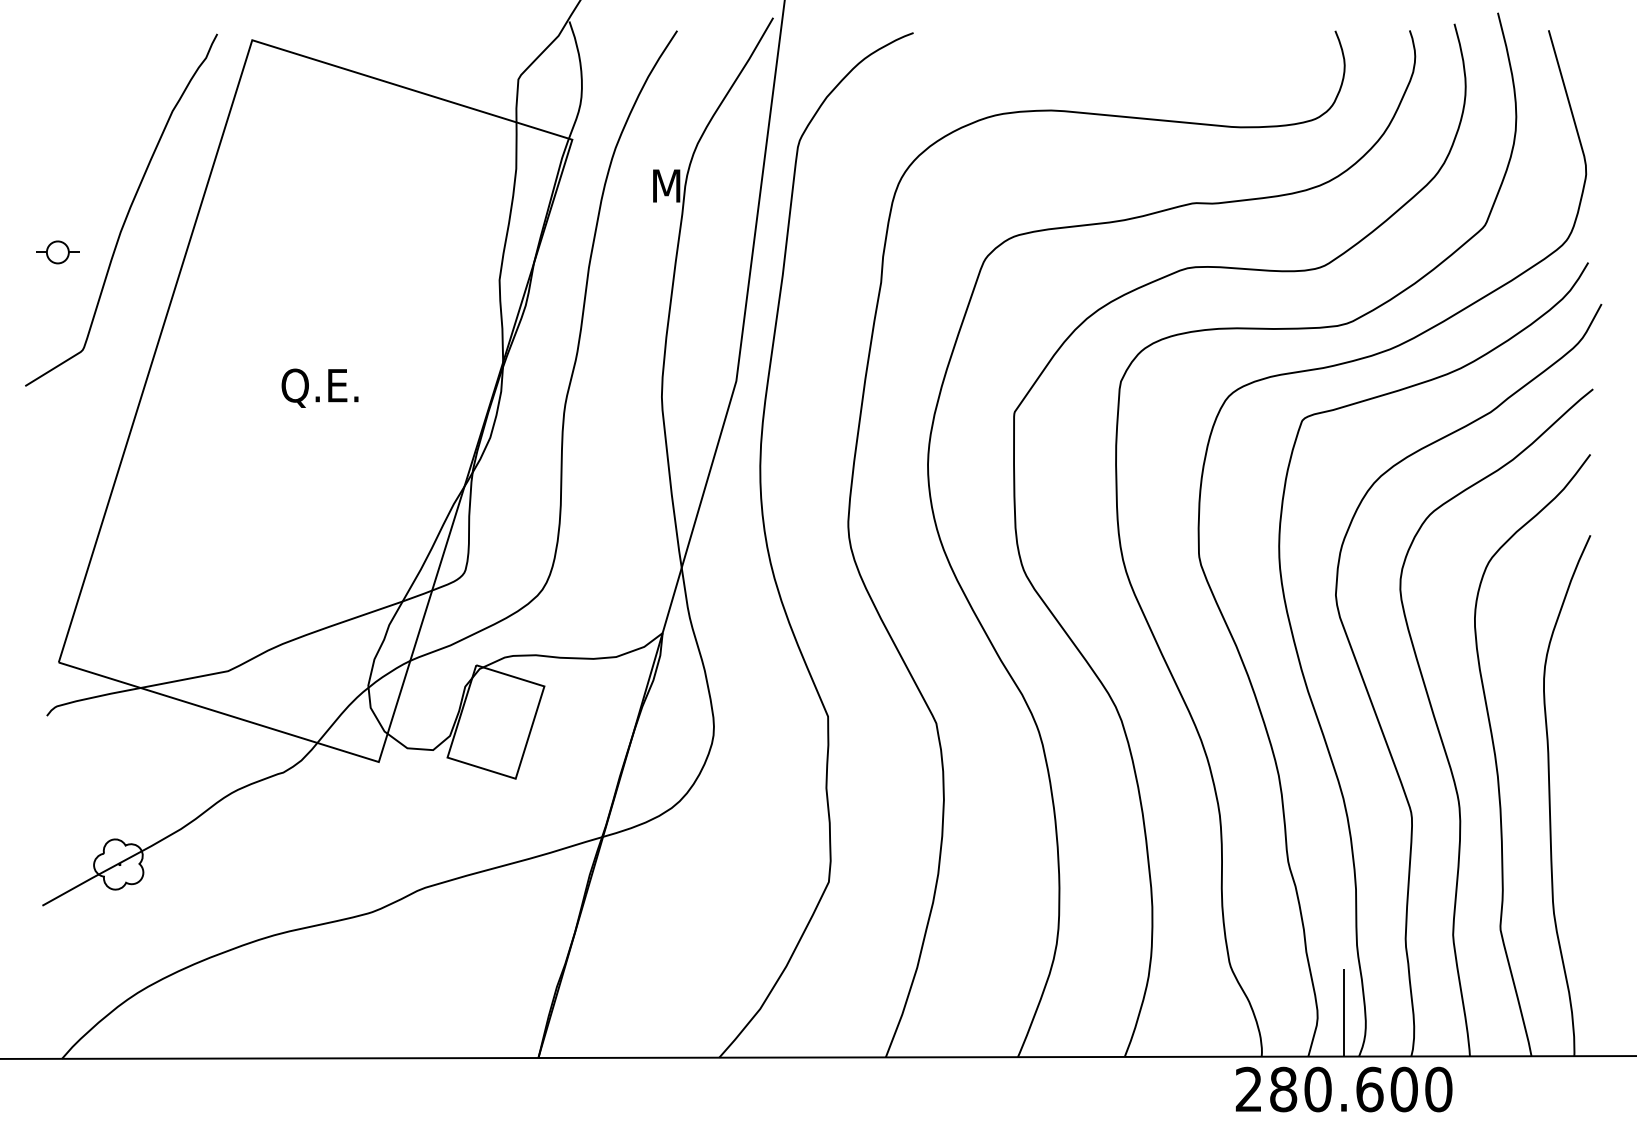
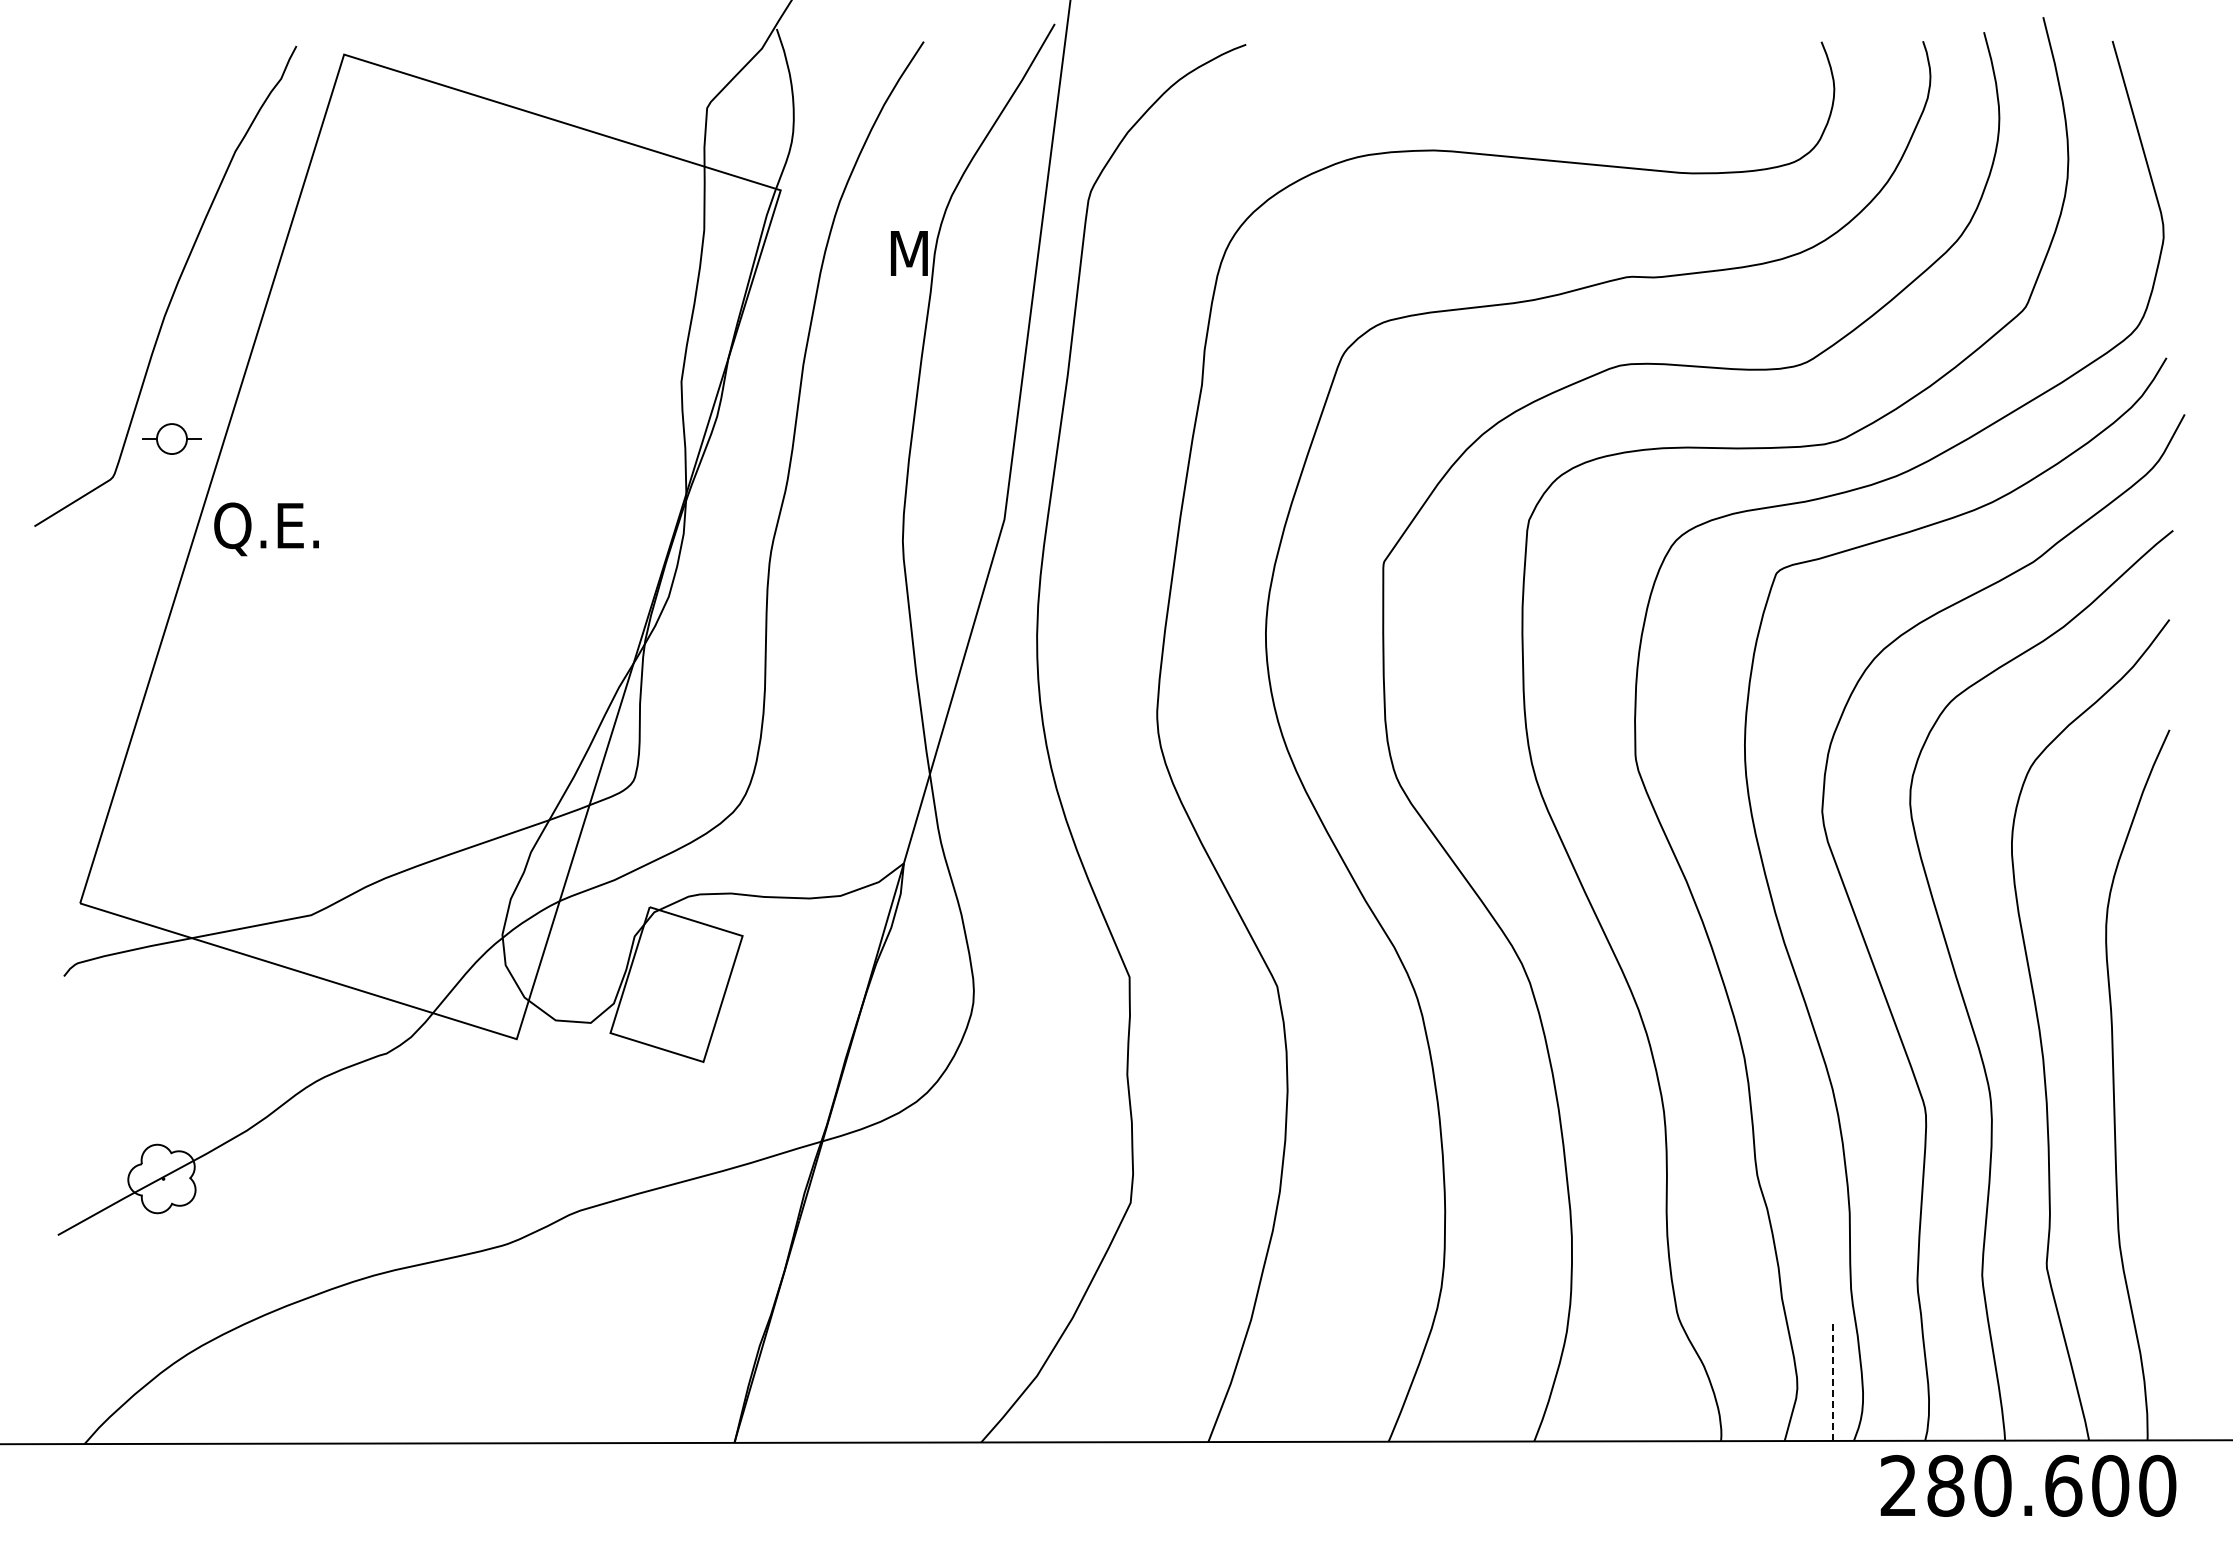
part: (57, 252) -> (171, 438), moved
text: (319, 388) -> (266, 529), moved
line: (1344, 1012) -> (1833, 1381), solid -> dashed
text: (1344, 1089) -> (2028, 1485), moved

